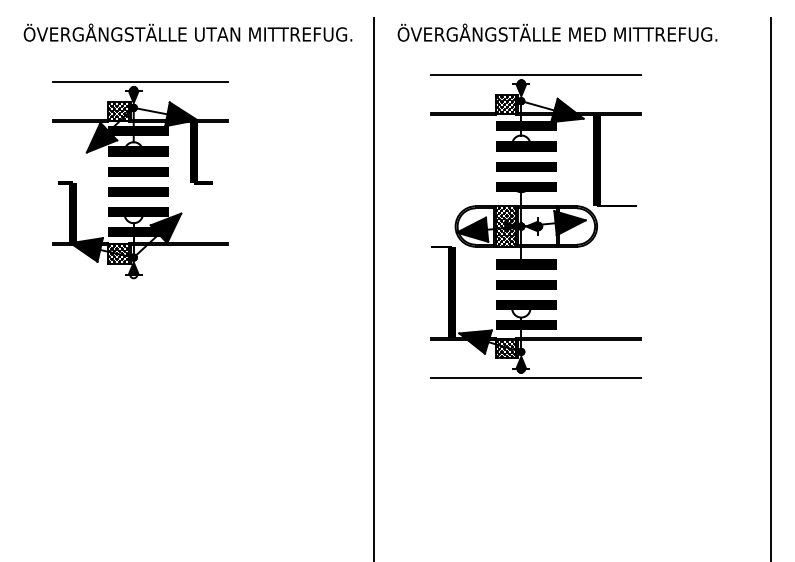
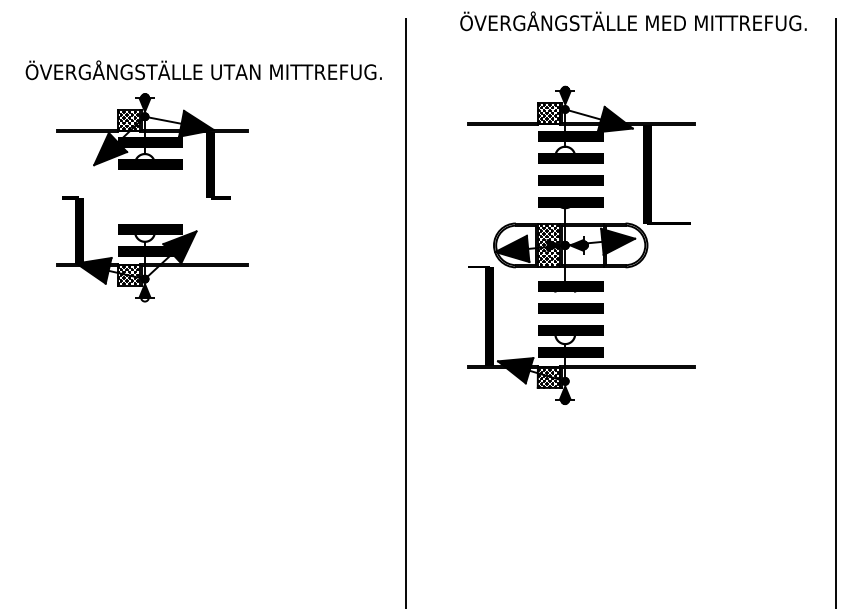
text: (187, 32) -> (203, 70), moved
text: (557, 32) -> (633, 21), moved
line: (535, 74) -> (580, 80), removed
line: (139, 81) -> (151, 88), removed
line: (138, 172) -> (150, 186), removed
line: (138, 191) -> (150, 207), removed
line: (535, 377) -> (580, 409), removed

